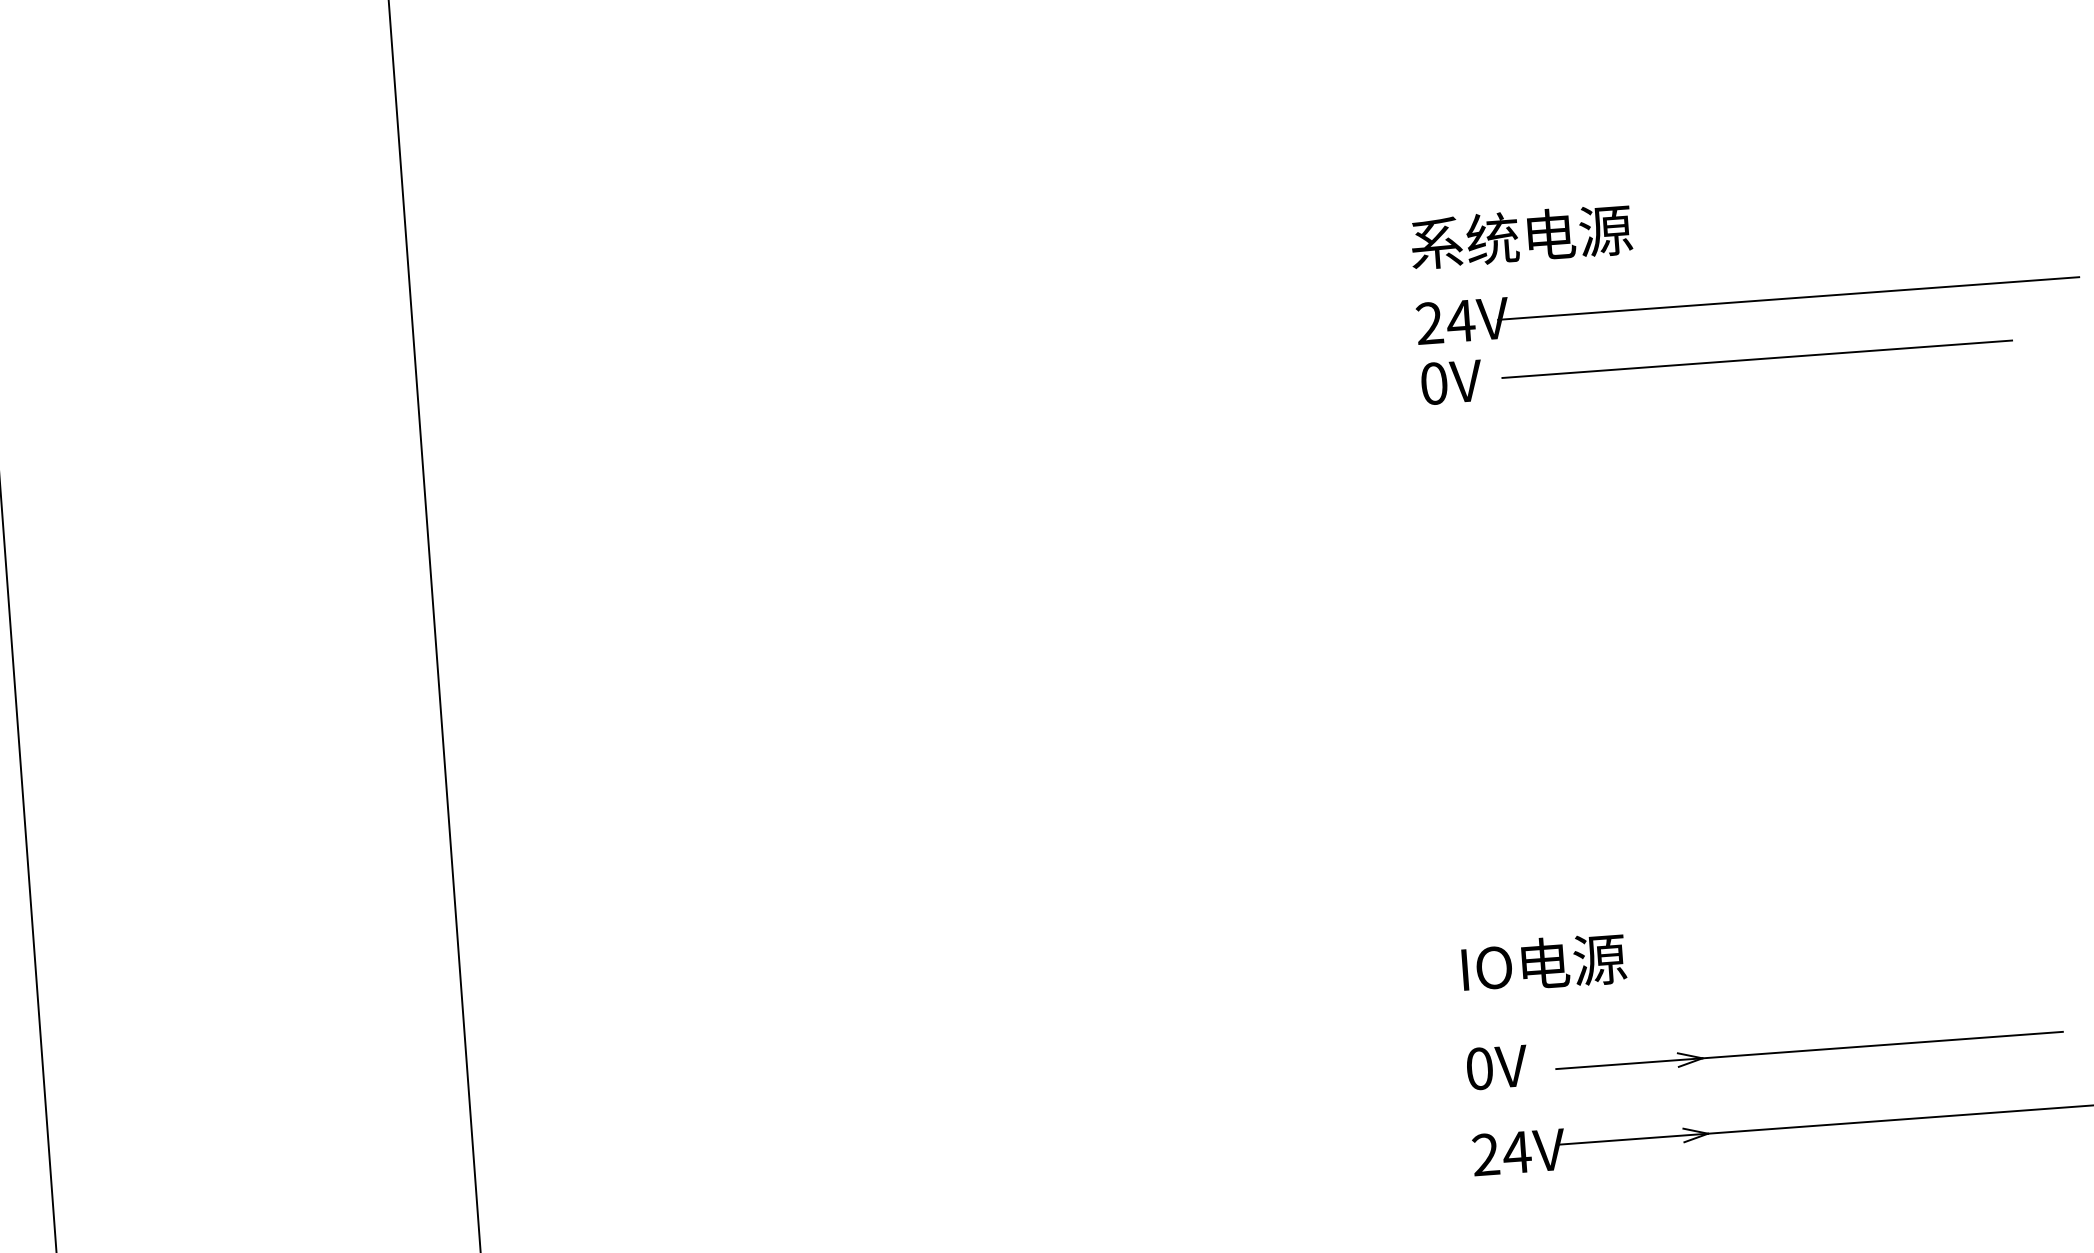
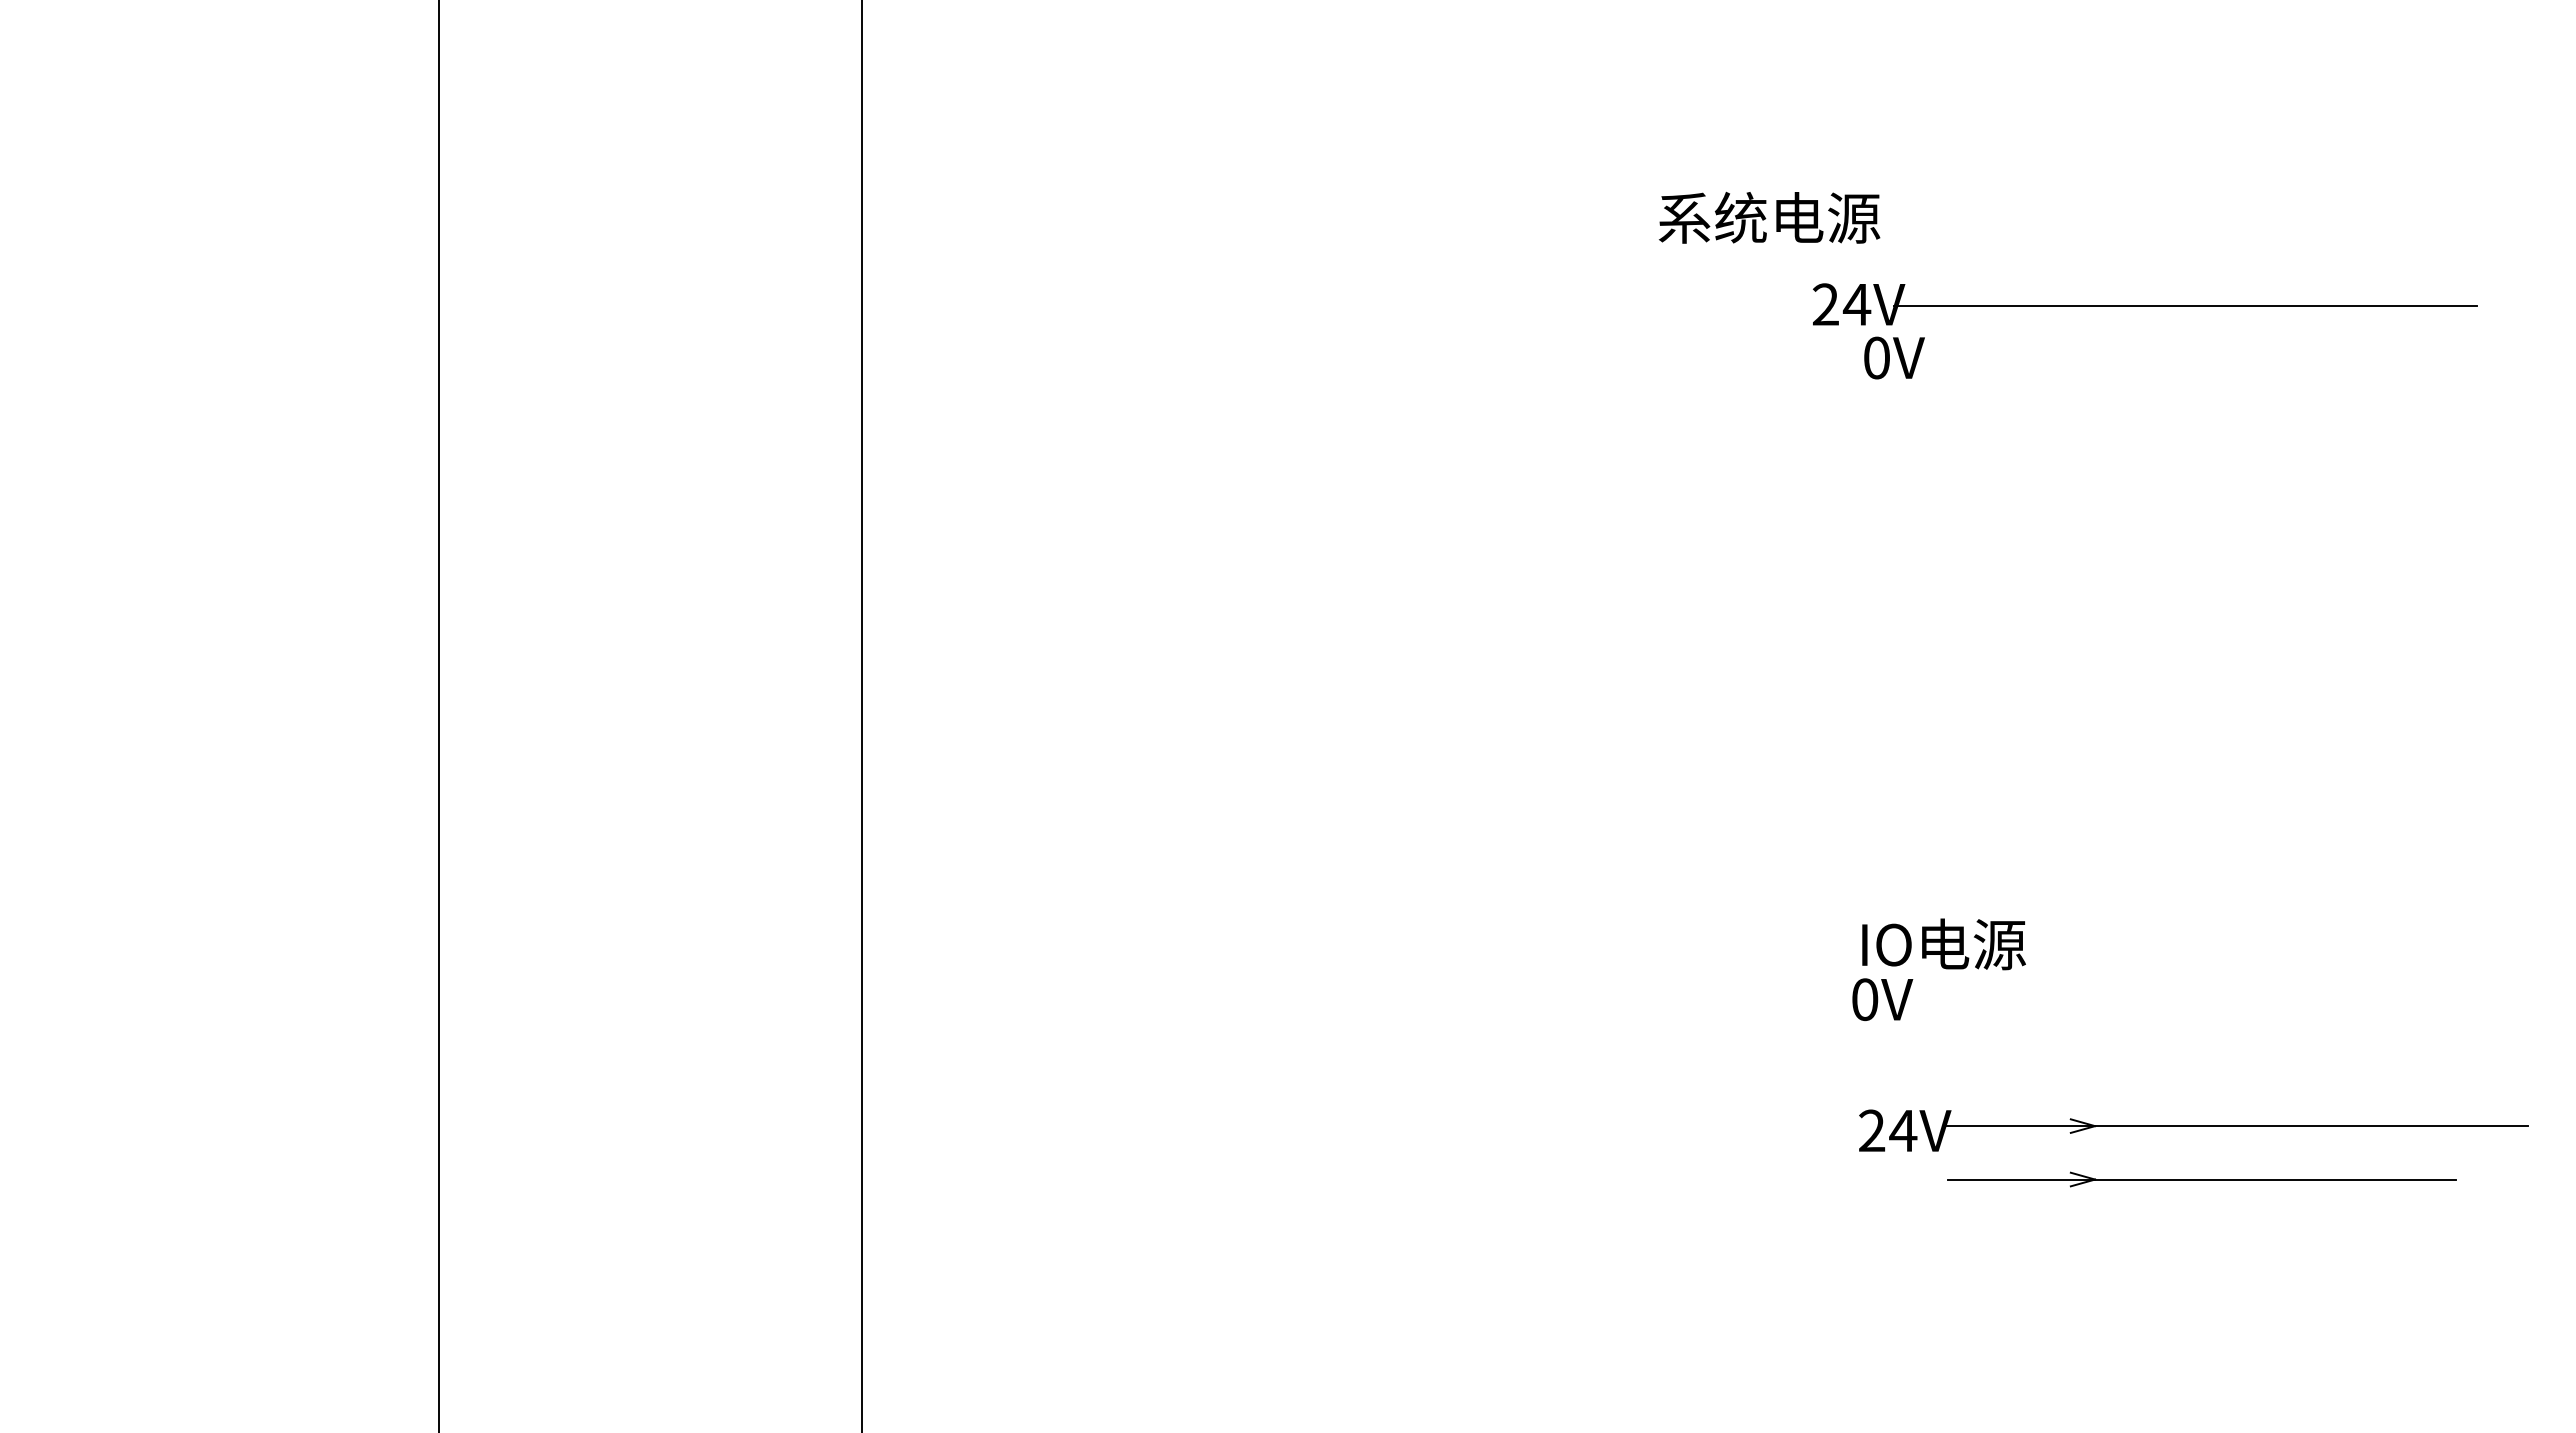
text: (1521, 236) -> (1769, 217), moved
part: (1748, 299) -> (2145, 304), moved
line: (1756, 359) -> (2200, 357), removed
part: (1808, 1050) -> (2201, 1179), moved
text: (1497, 1067) -> (1882, 999), moved

